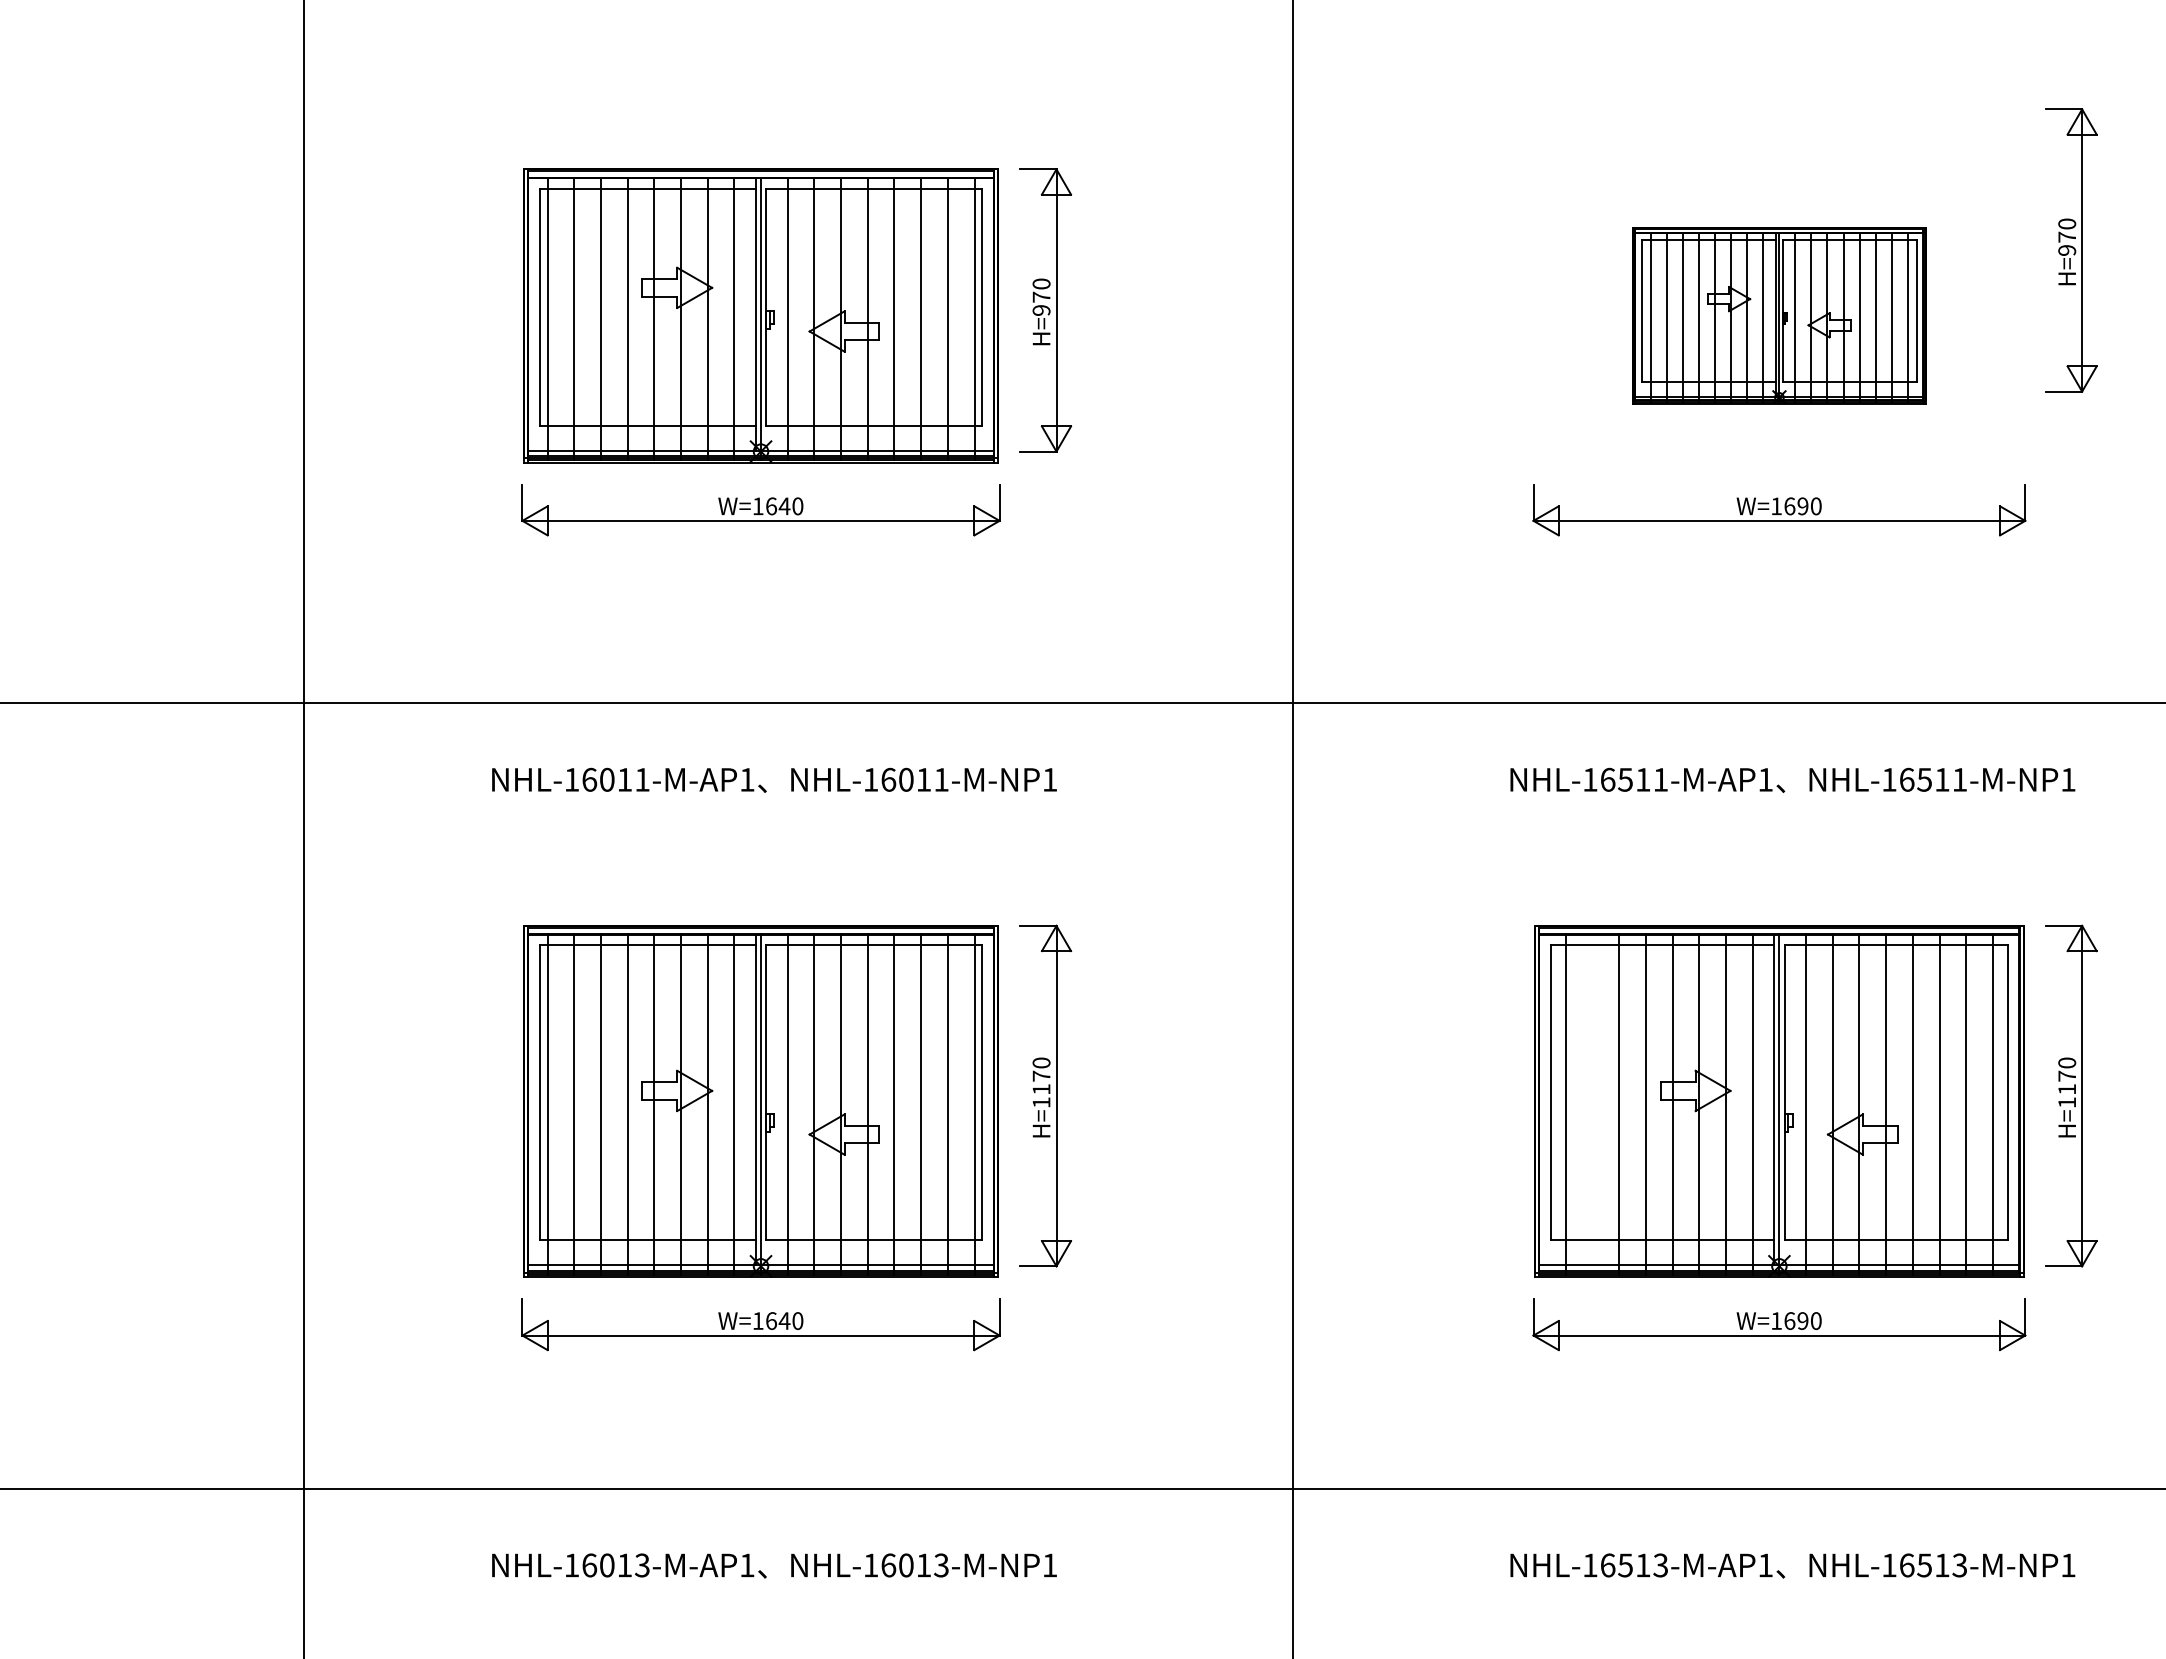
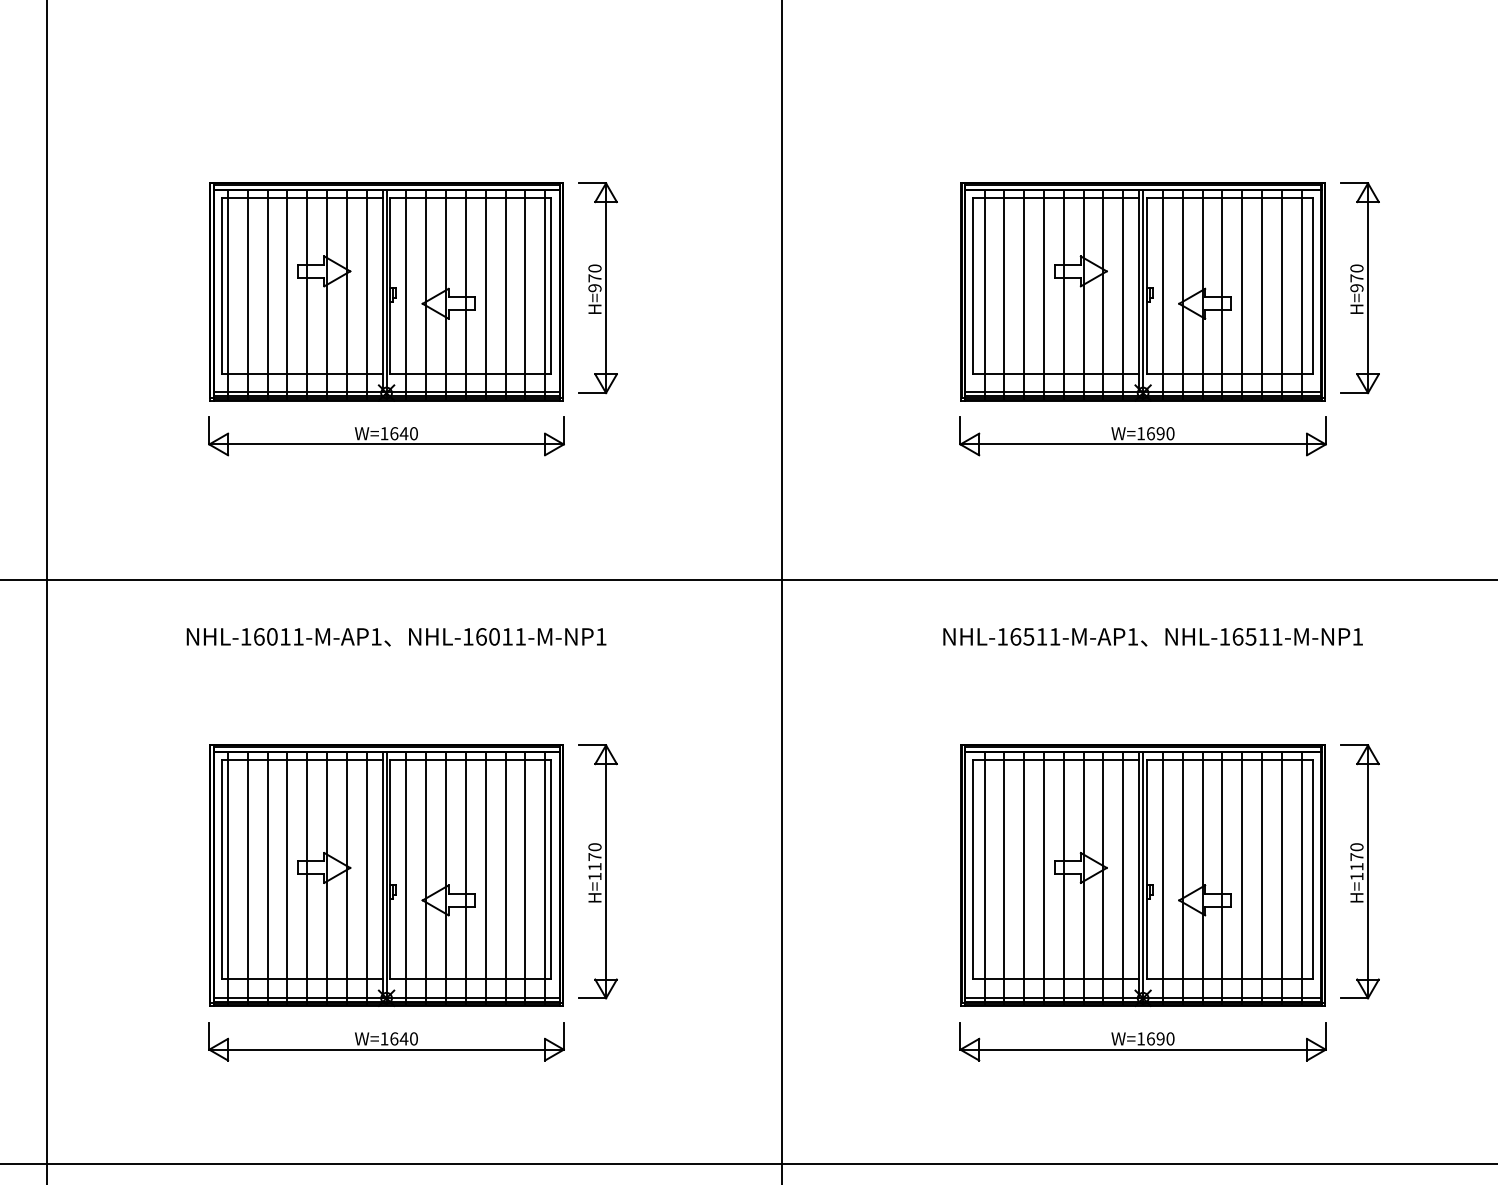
part: (2071, 250) -> (1360, 288), moved
part: (1779, 315) -> (1143, 291), size x1.67
line: (1592, 1104) -> (1004, 878), added

